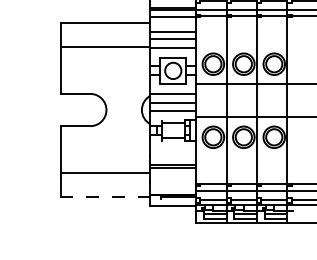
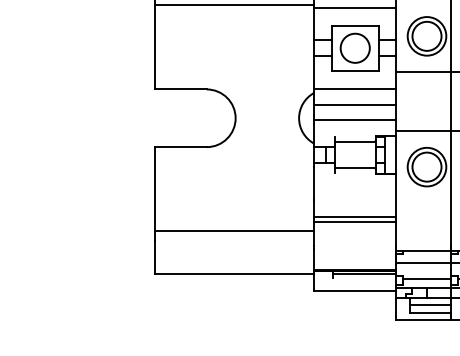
line: (105, 197) -> (233, 274), dashed -> solid

